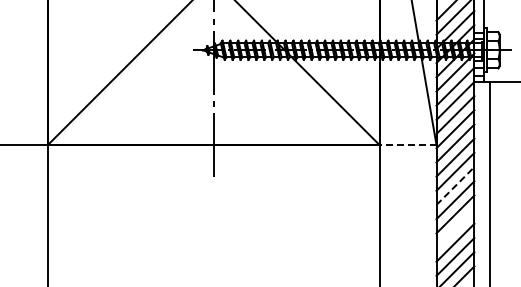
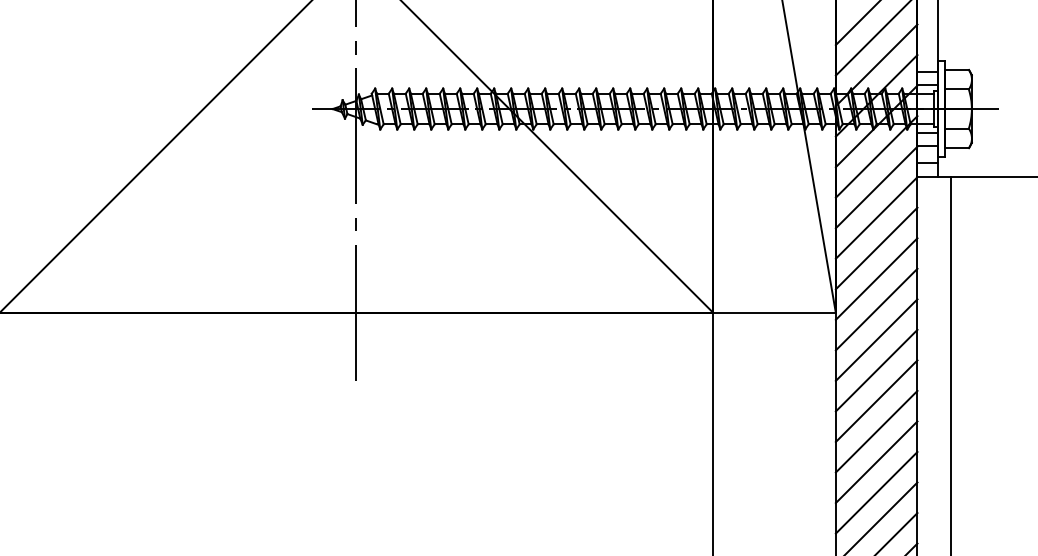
line: (407, 145) -> (773, 313), dashed -> solid
line: (455, 186) -> (876, 402), dashed -> solid
line: (455, 228) -> (876, 492), added

